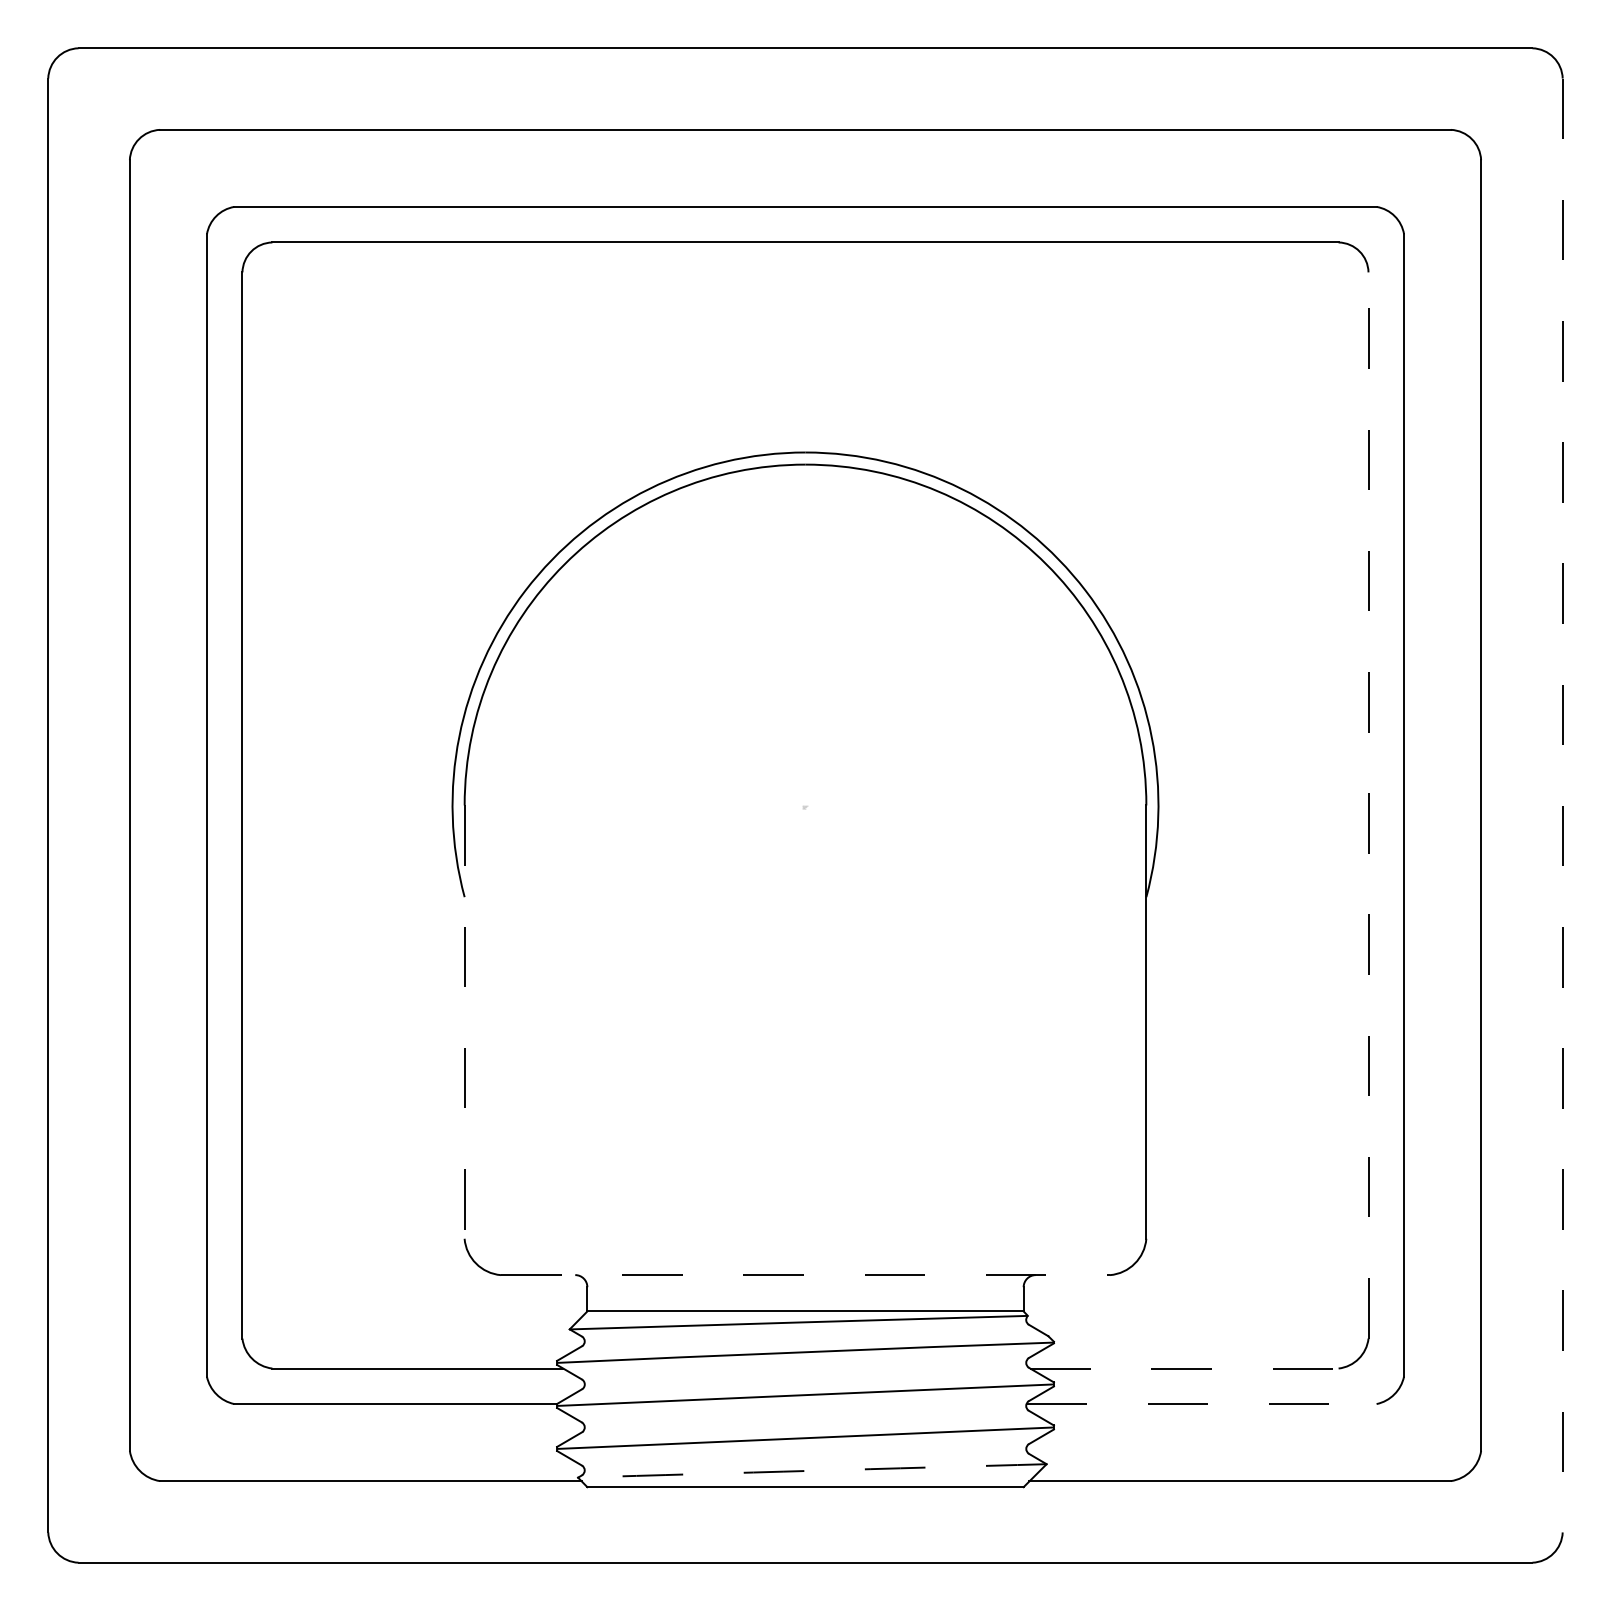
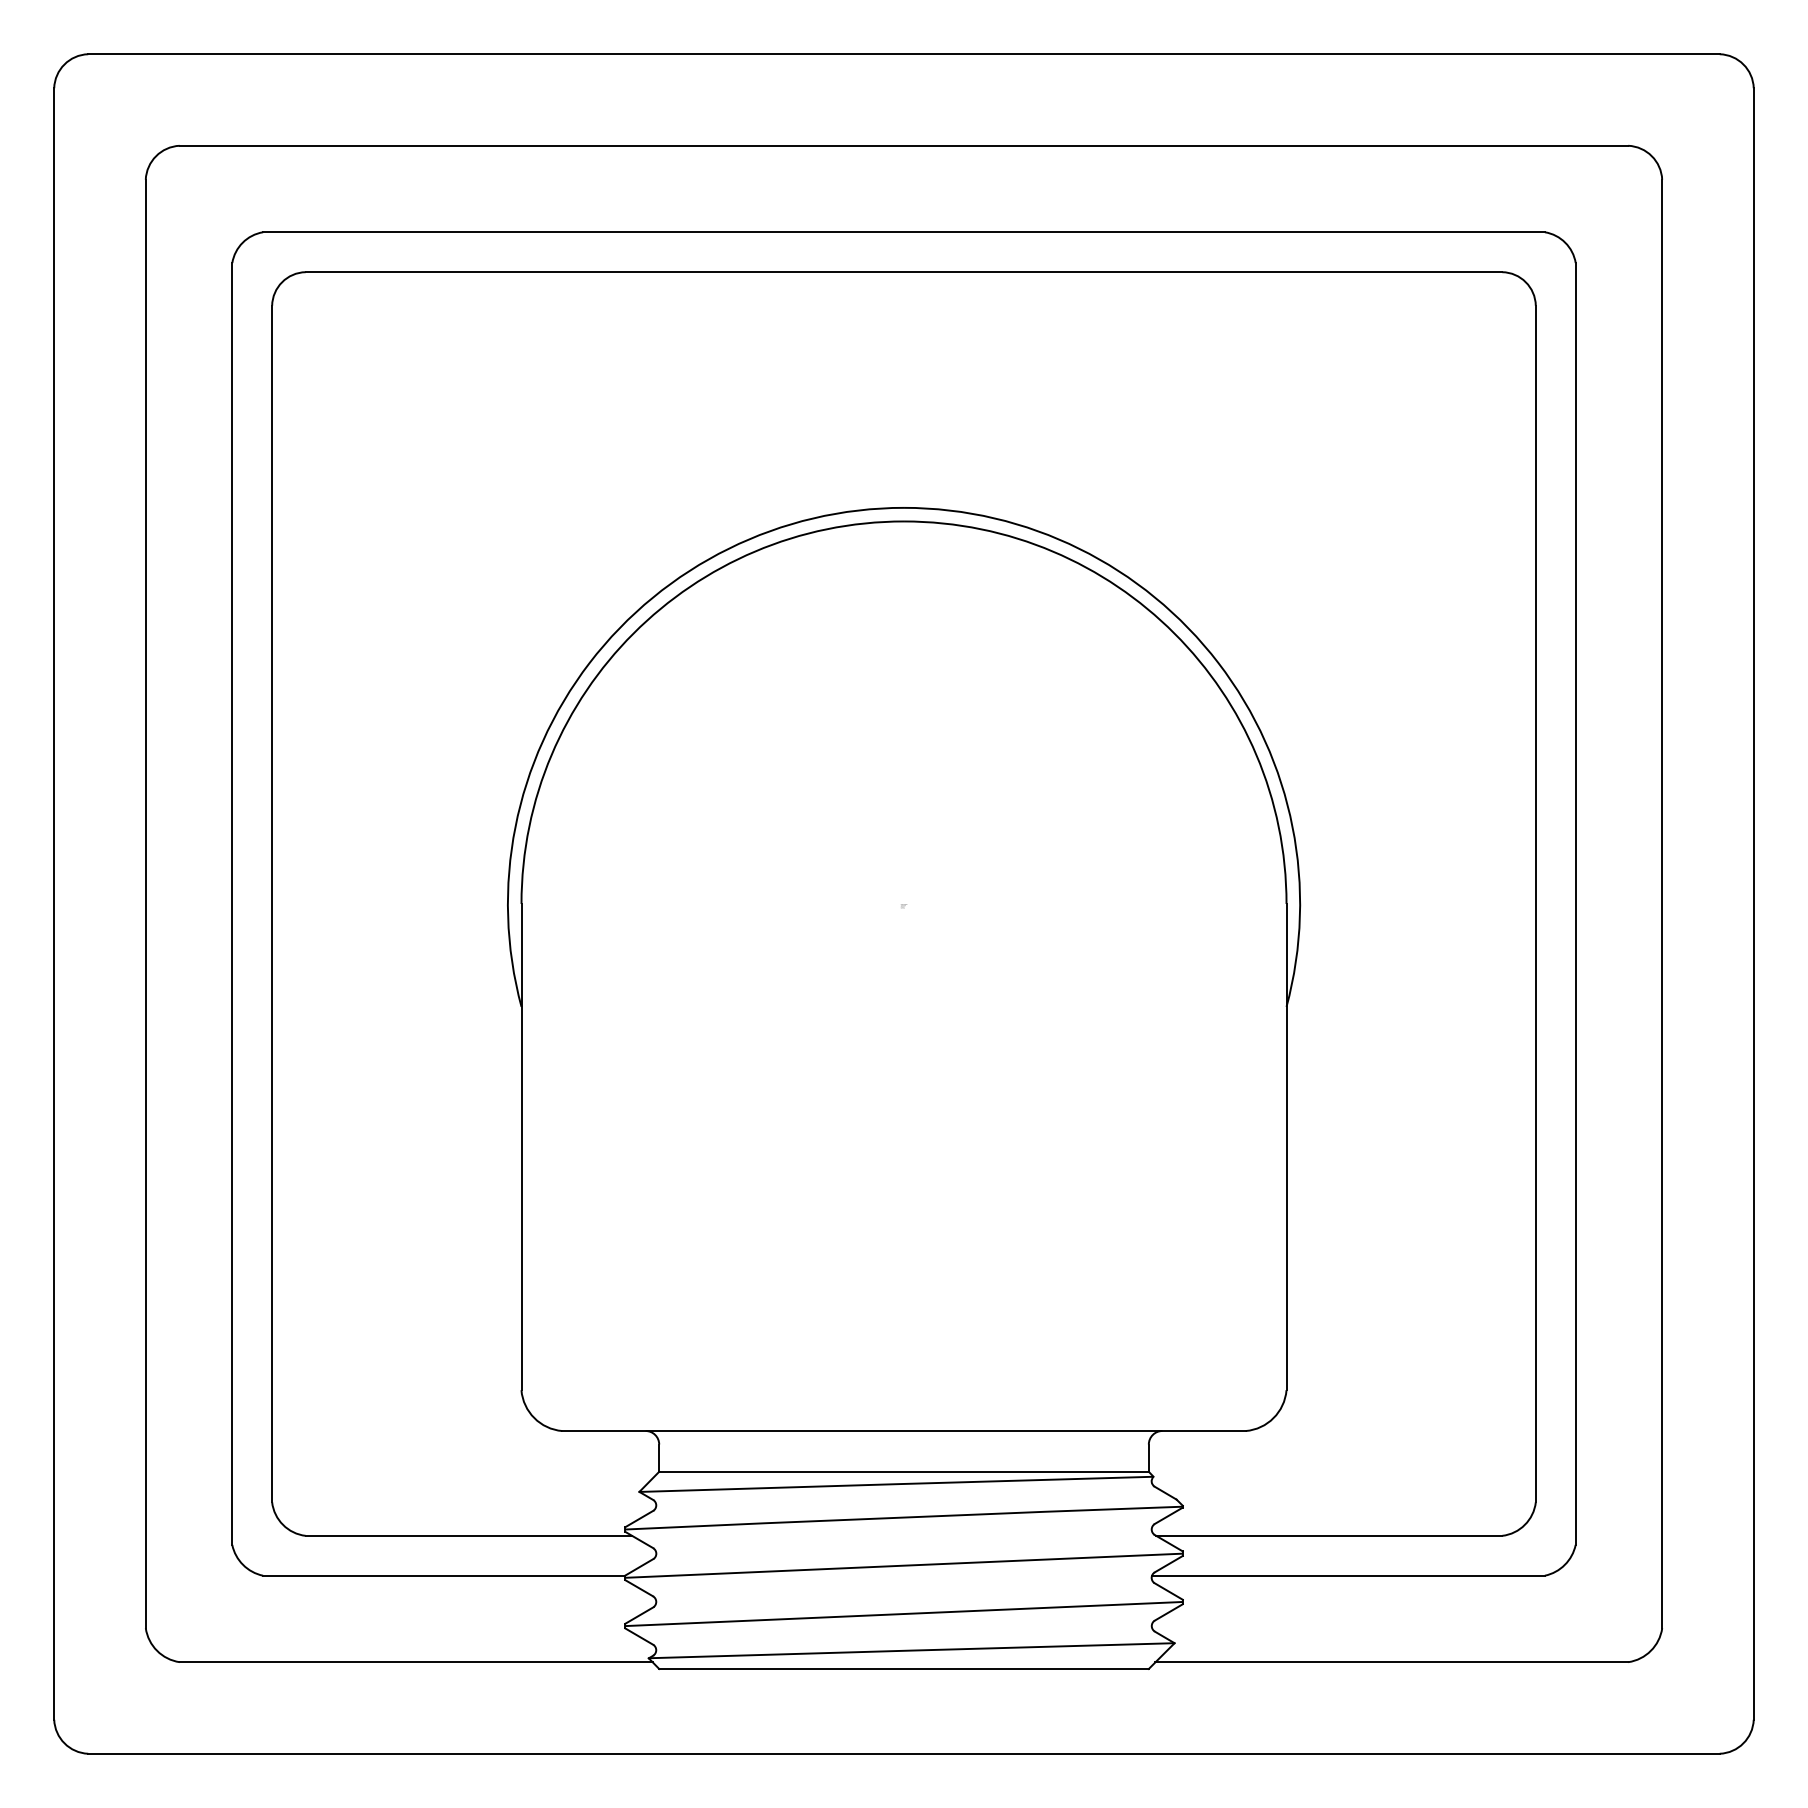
line: (1368, 805) -> (1535, 903), dashed -> solid
line: (1562, 805) -> (1753, 904), dashed -> solid
line: (464, 1022) -> (521, 1147), dashed -> solid
line: (805, 1274) -> (904, 1430), dashed -> solid
line: (1184, 1368) -> (1329, 1535), dashed -> solid
line: (1201, 1403) -> (1348, 1575), dashed -> solid
arc: (812, 1470) -> (911, 1650), dashed -> solid

